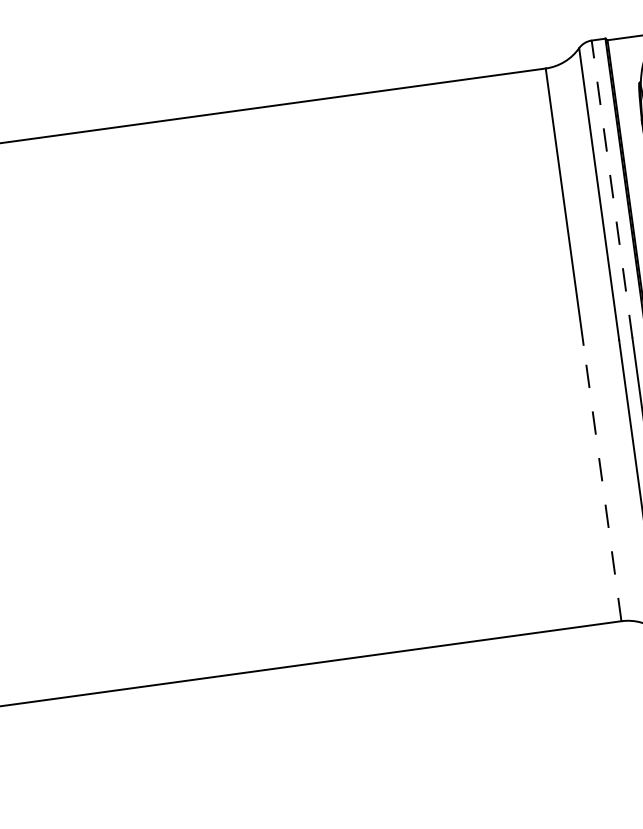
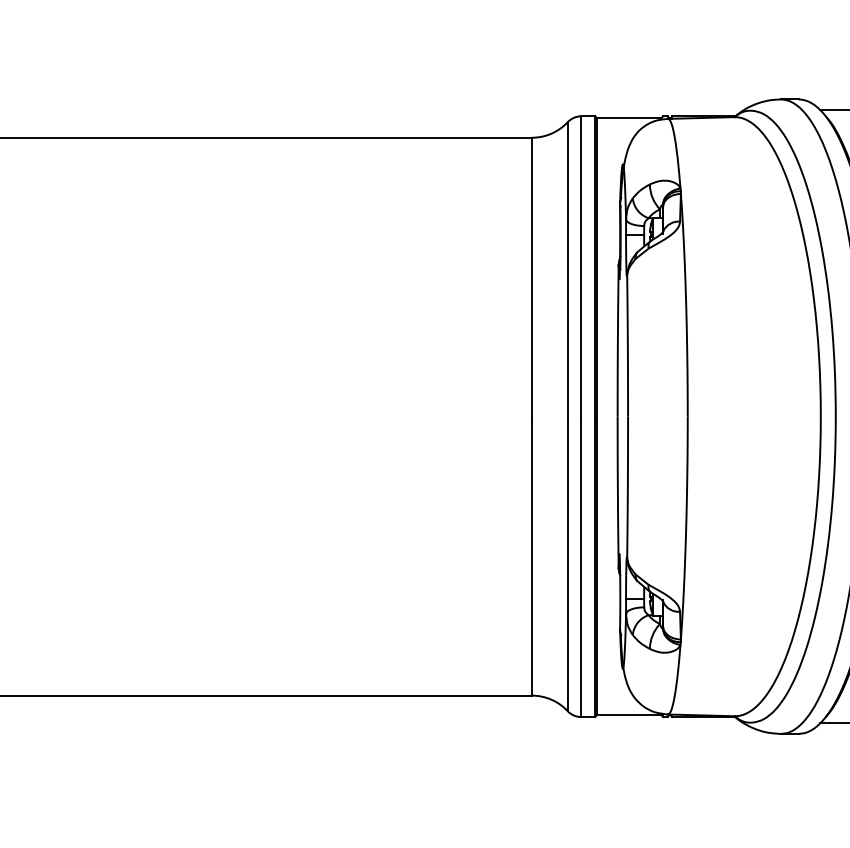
line: (612, 189) -> (581, 266), dashed -> solid
line: (602, 482) -> (531, 555), dashed -> solid

